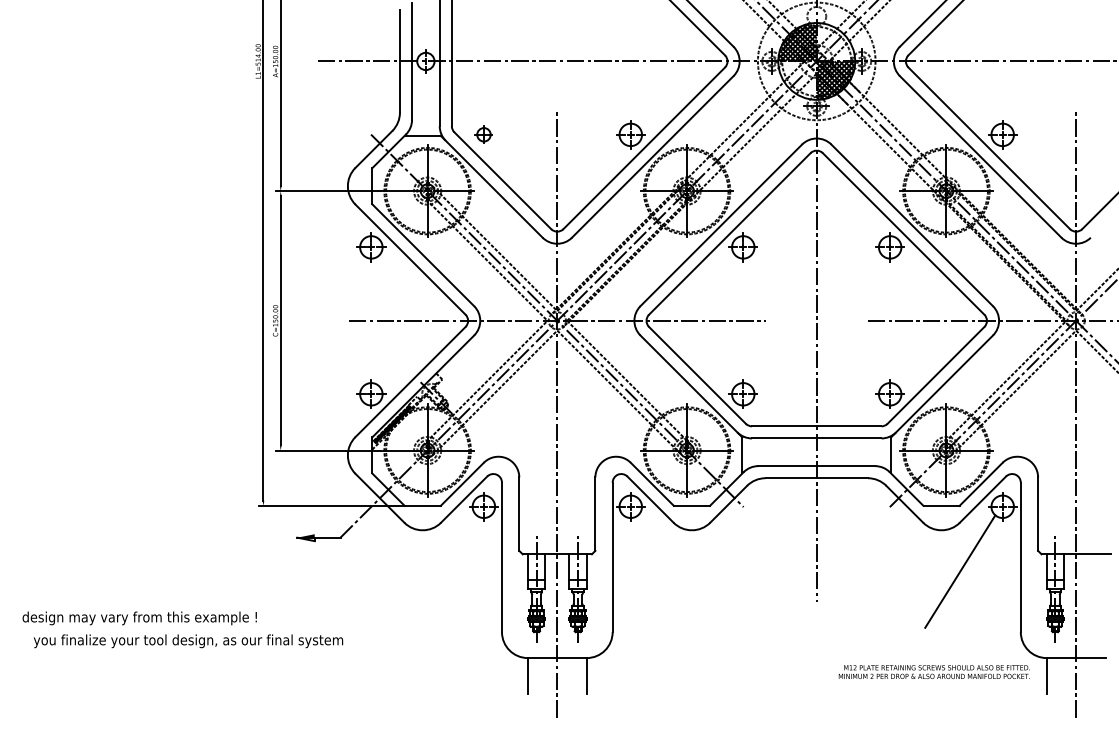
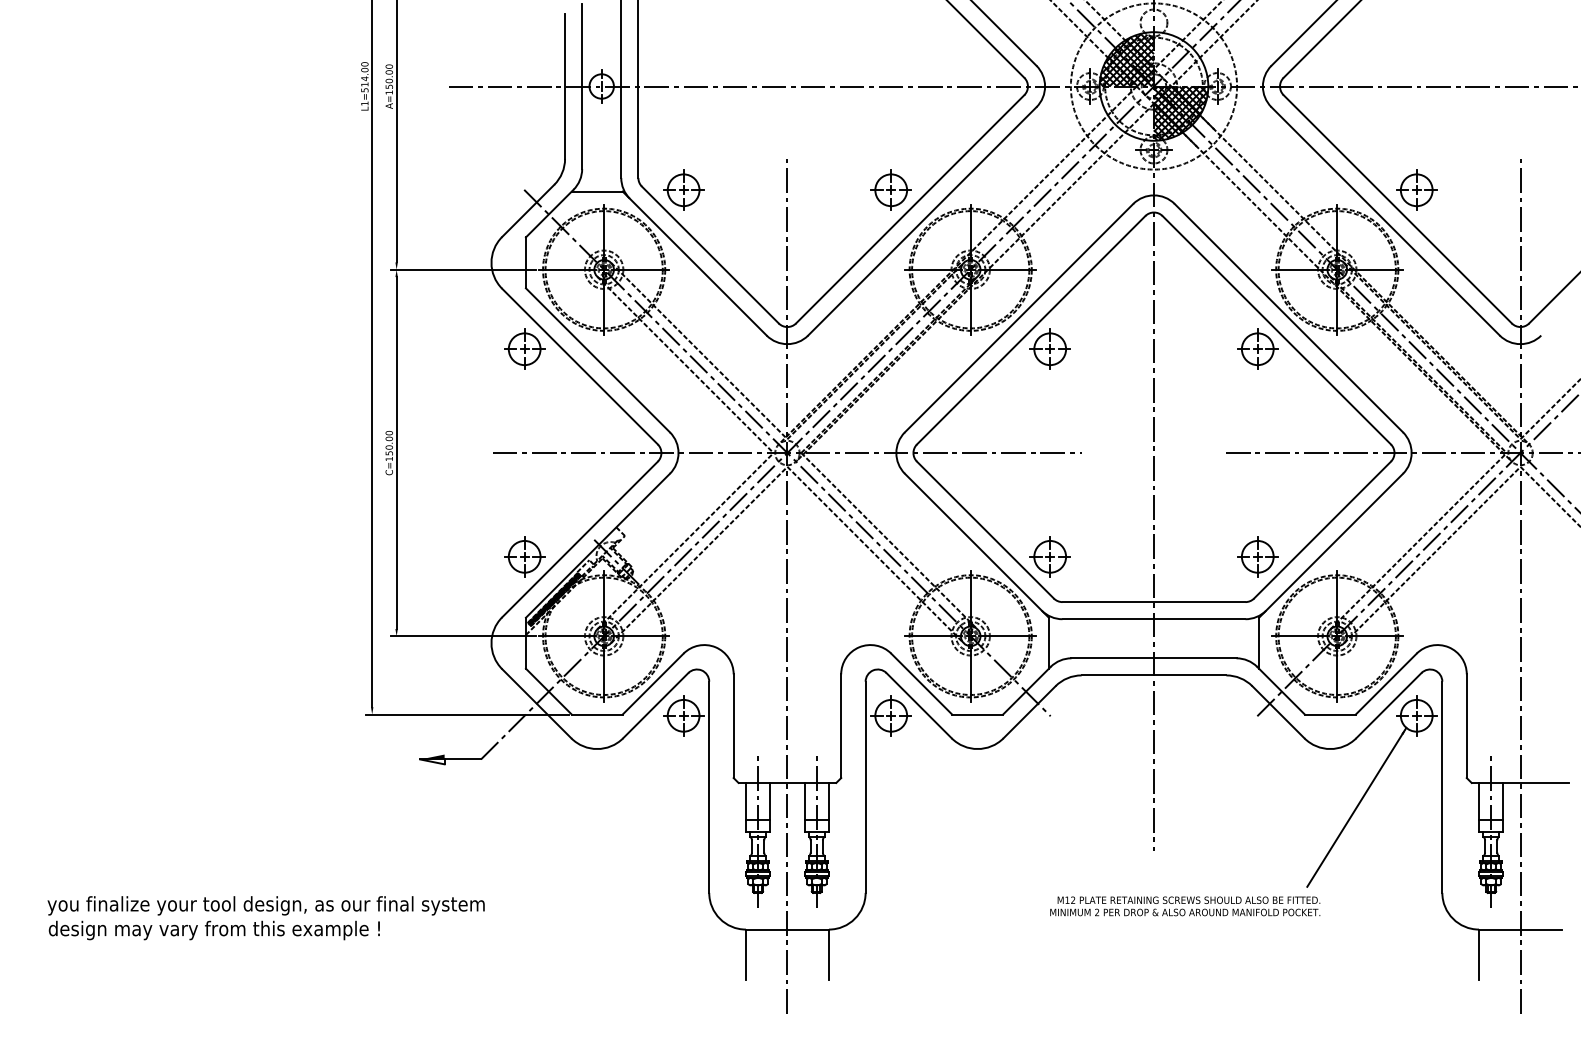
part: (483, 134) -> (683, 189), size x1.67
text: (139, 618) -> (213, 930), moved
text: (934, 672) -> (1185, 906), moved

